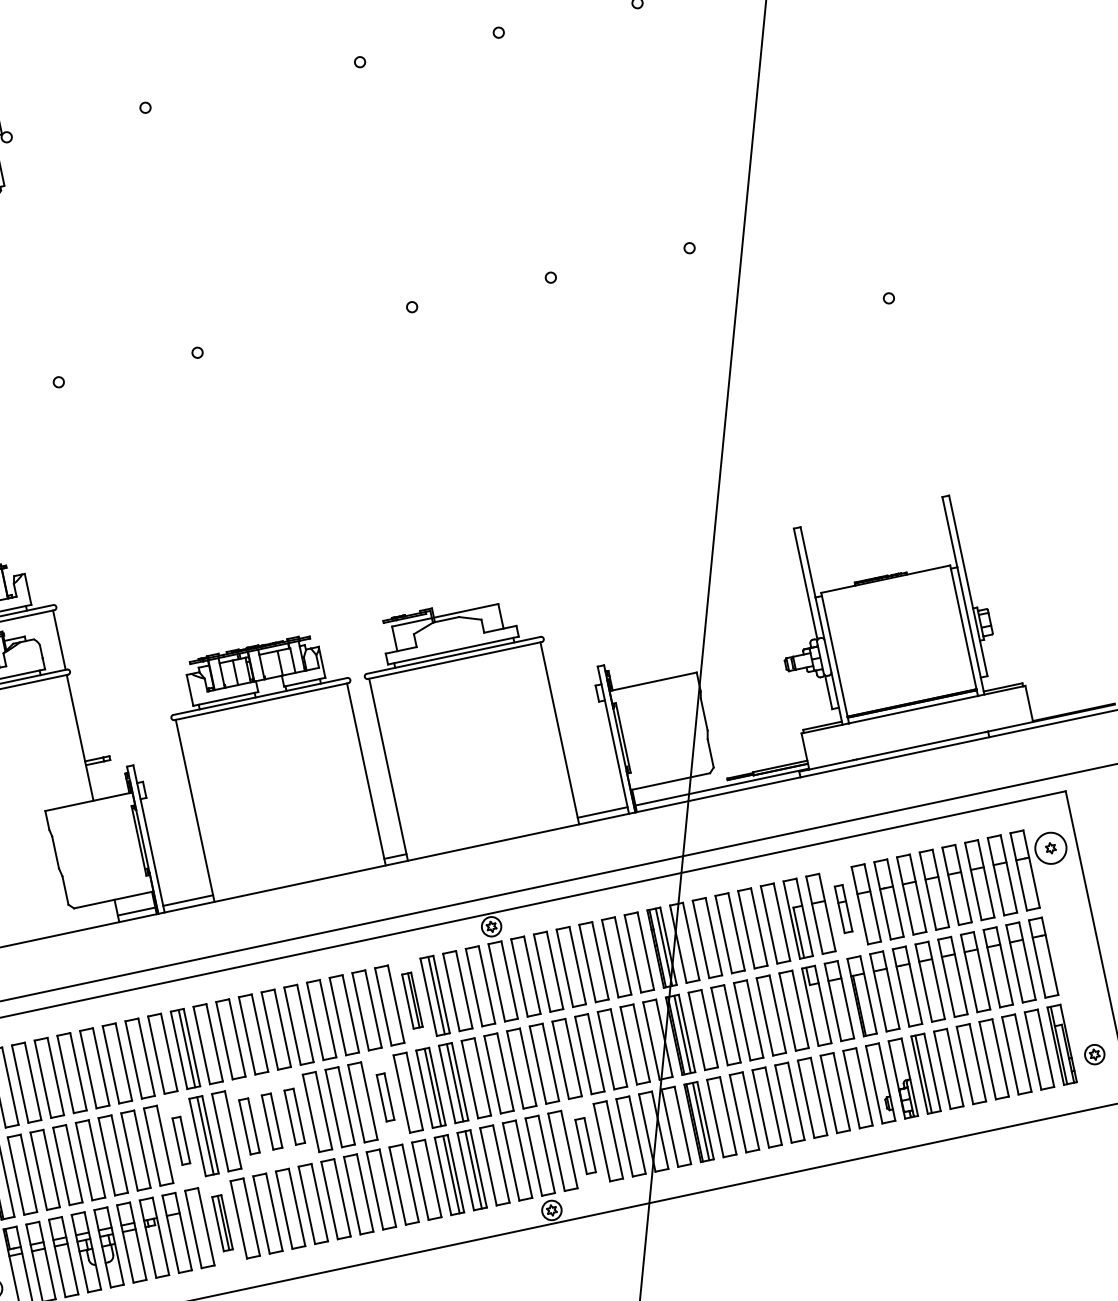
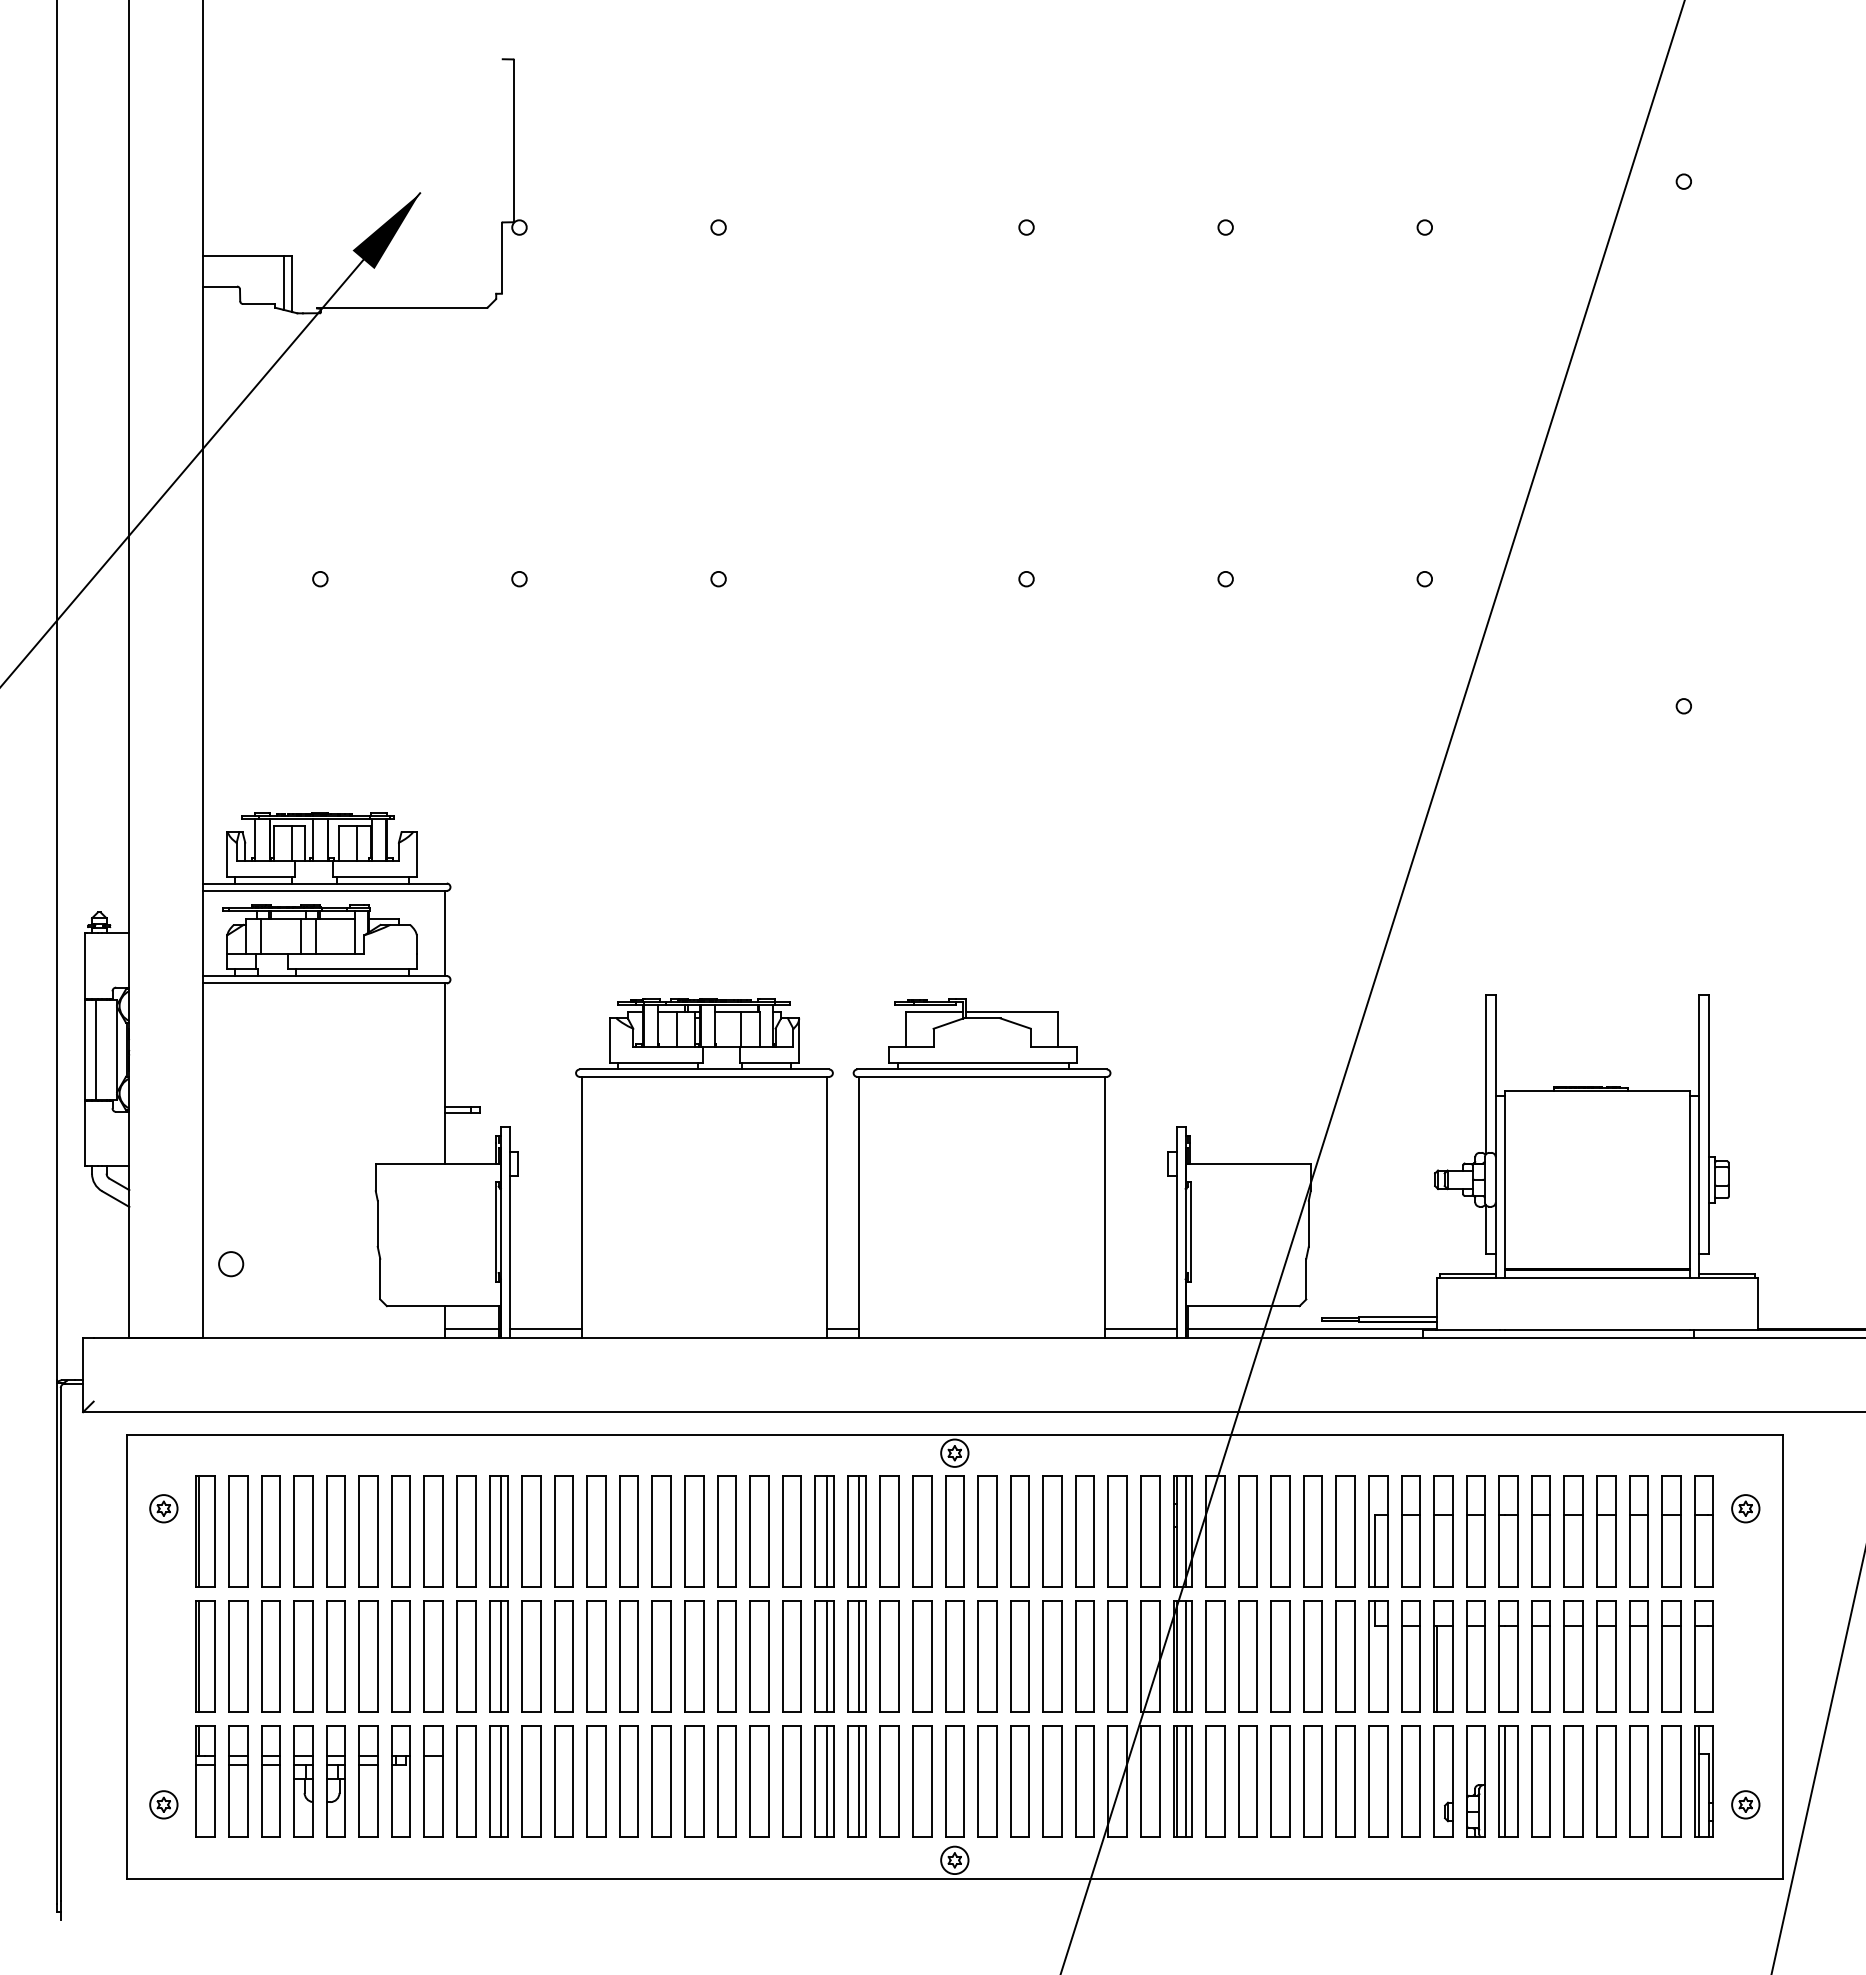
circle: (1050, 848) -> (1745, 1508), size x0.62
part: (843, 908) -> (1443, 1531), size x1.67
part: (412, 1000) -> (824, 1531), size x1.43
part: (385, 1097) -> (759, 1656), size x1.67
part: (294, 1116) -> (628, 1656), size x1.43
part: (272, 1121) -> (596, 1656), size x1.43
part: (249, 1126) -> (563, 1656), size x1.43
part: (181, 1140) -> (466, 1656), size x1.67
part: (585, 1145) -> (1019, 1781), size x1.43
part: (222, 1223) -> (498, 1781), size x1.43

